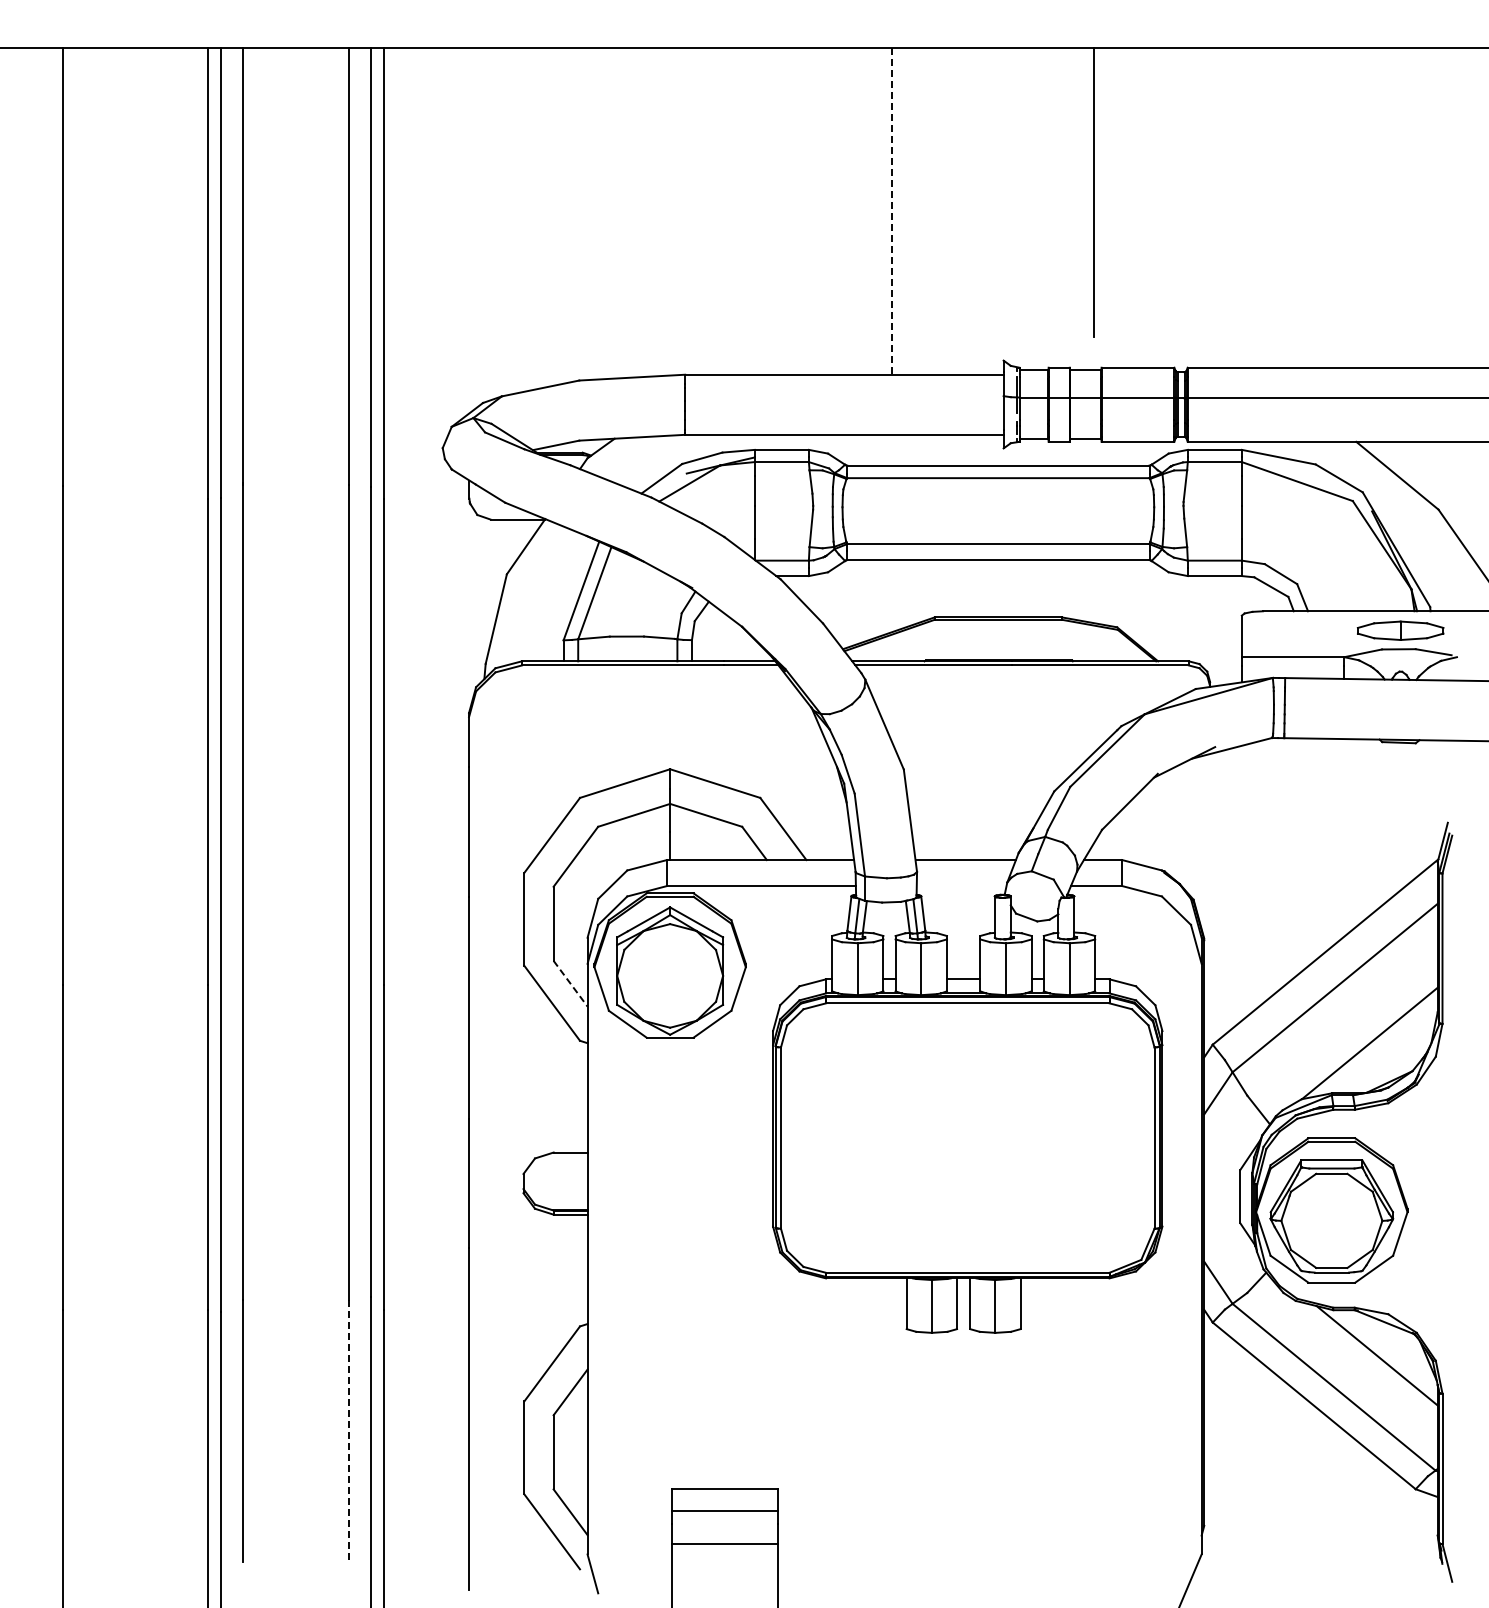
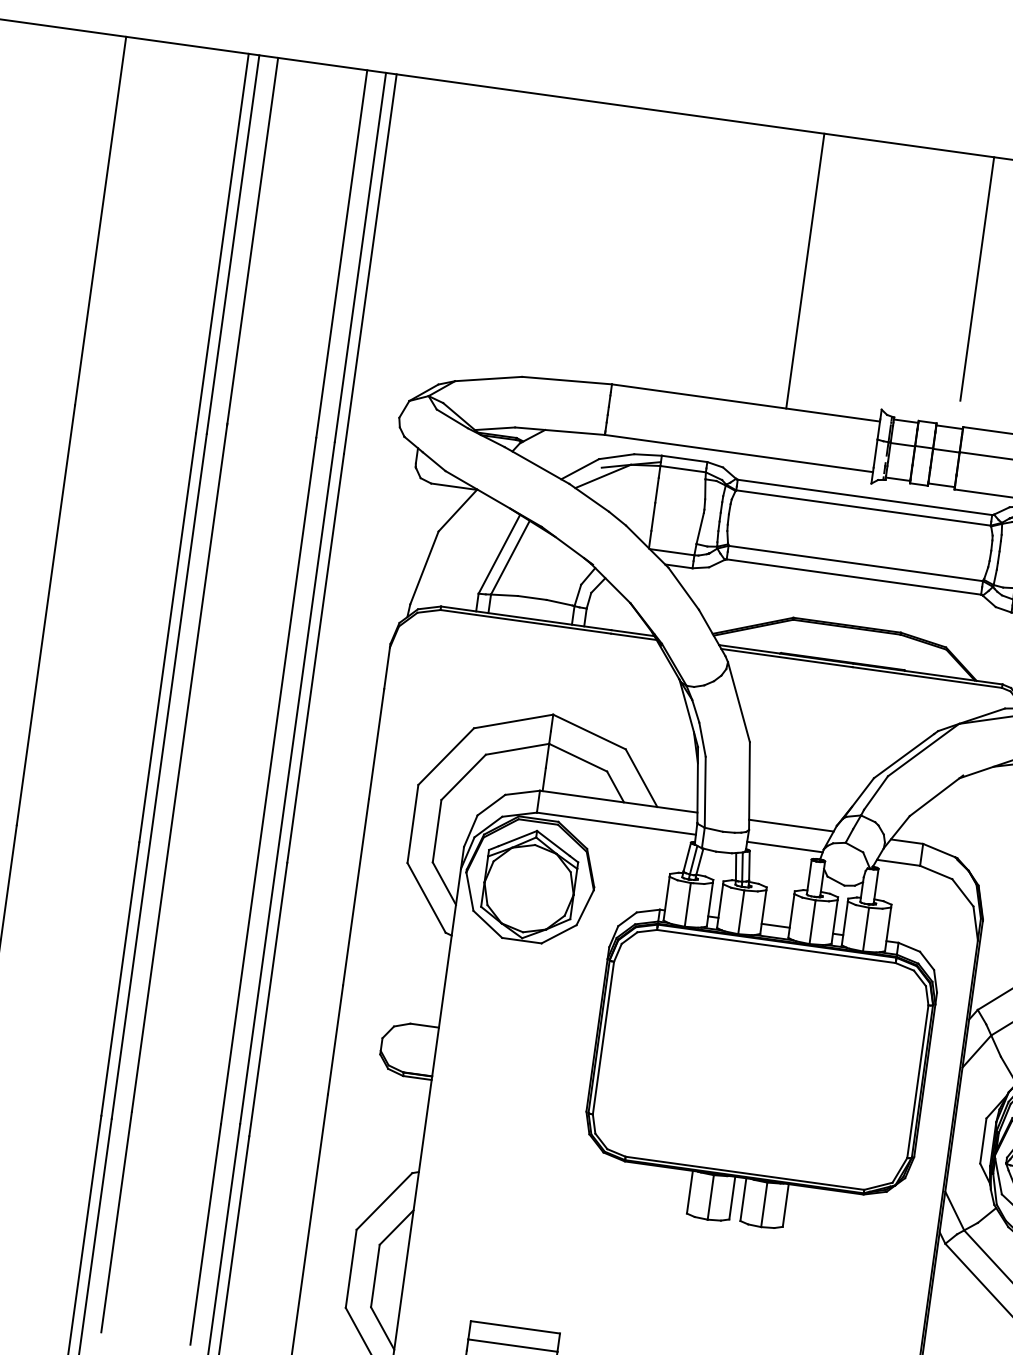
line: (892, 211) -> (805, 271), dashed -> solid
line: (961, 886) -> (784, 847), added
line: (570, 984) -> (444, 884), dashed -> solid
line: (349, 1431) -> (205, 1234), dashed -> solid

